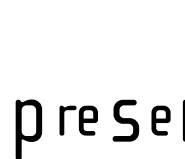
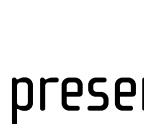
part: (78, 120) -> (61, 93), size x1.43
part: (160, 120) -> (124, 93), size x1.43

